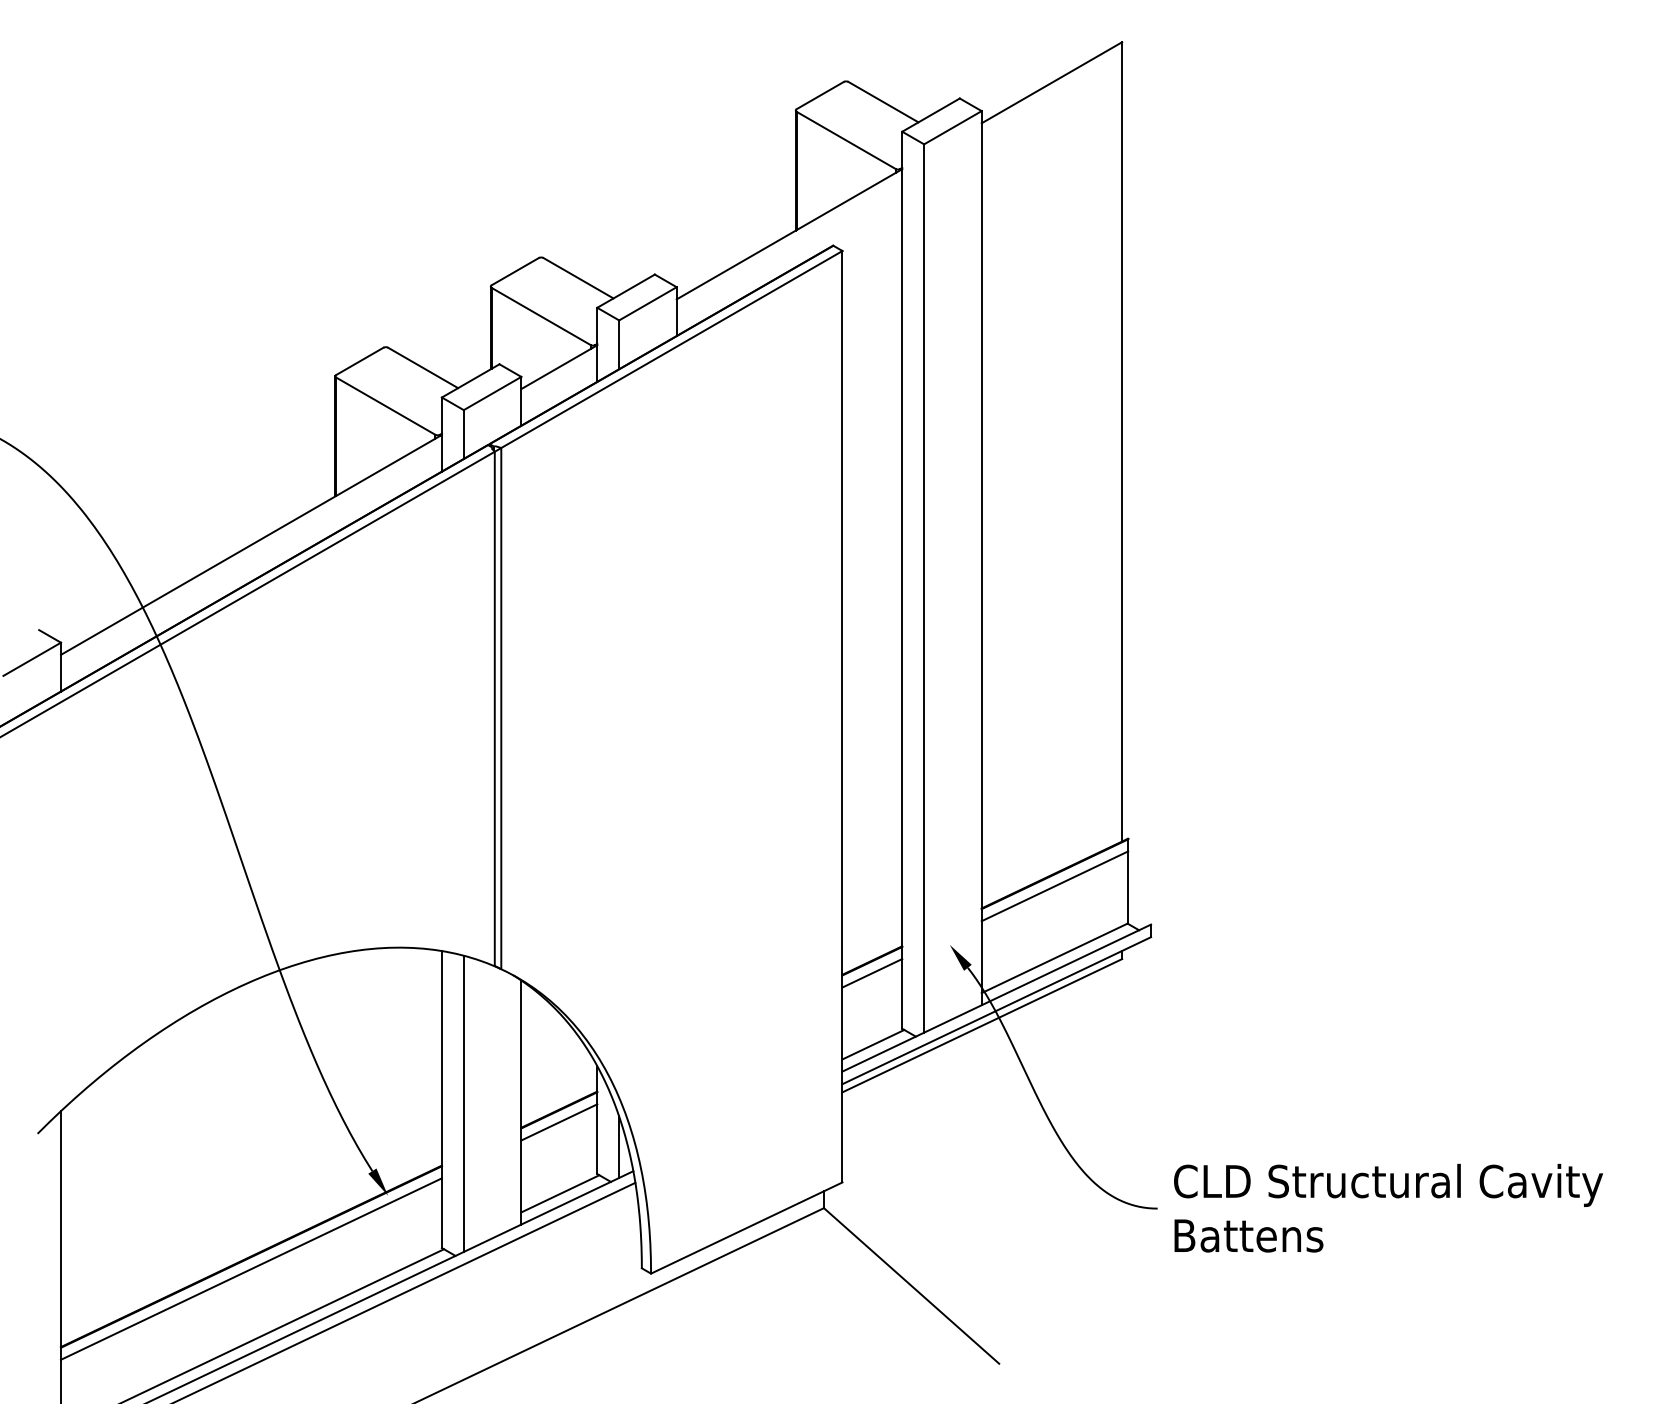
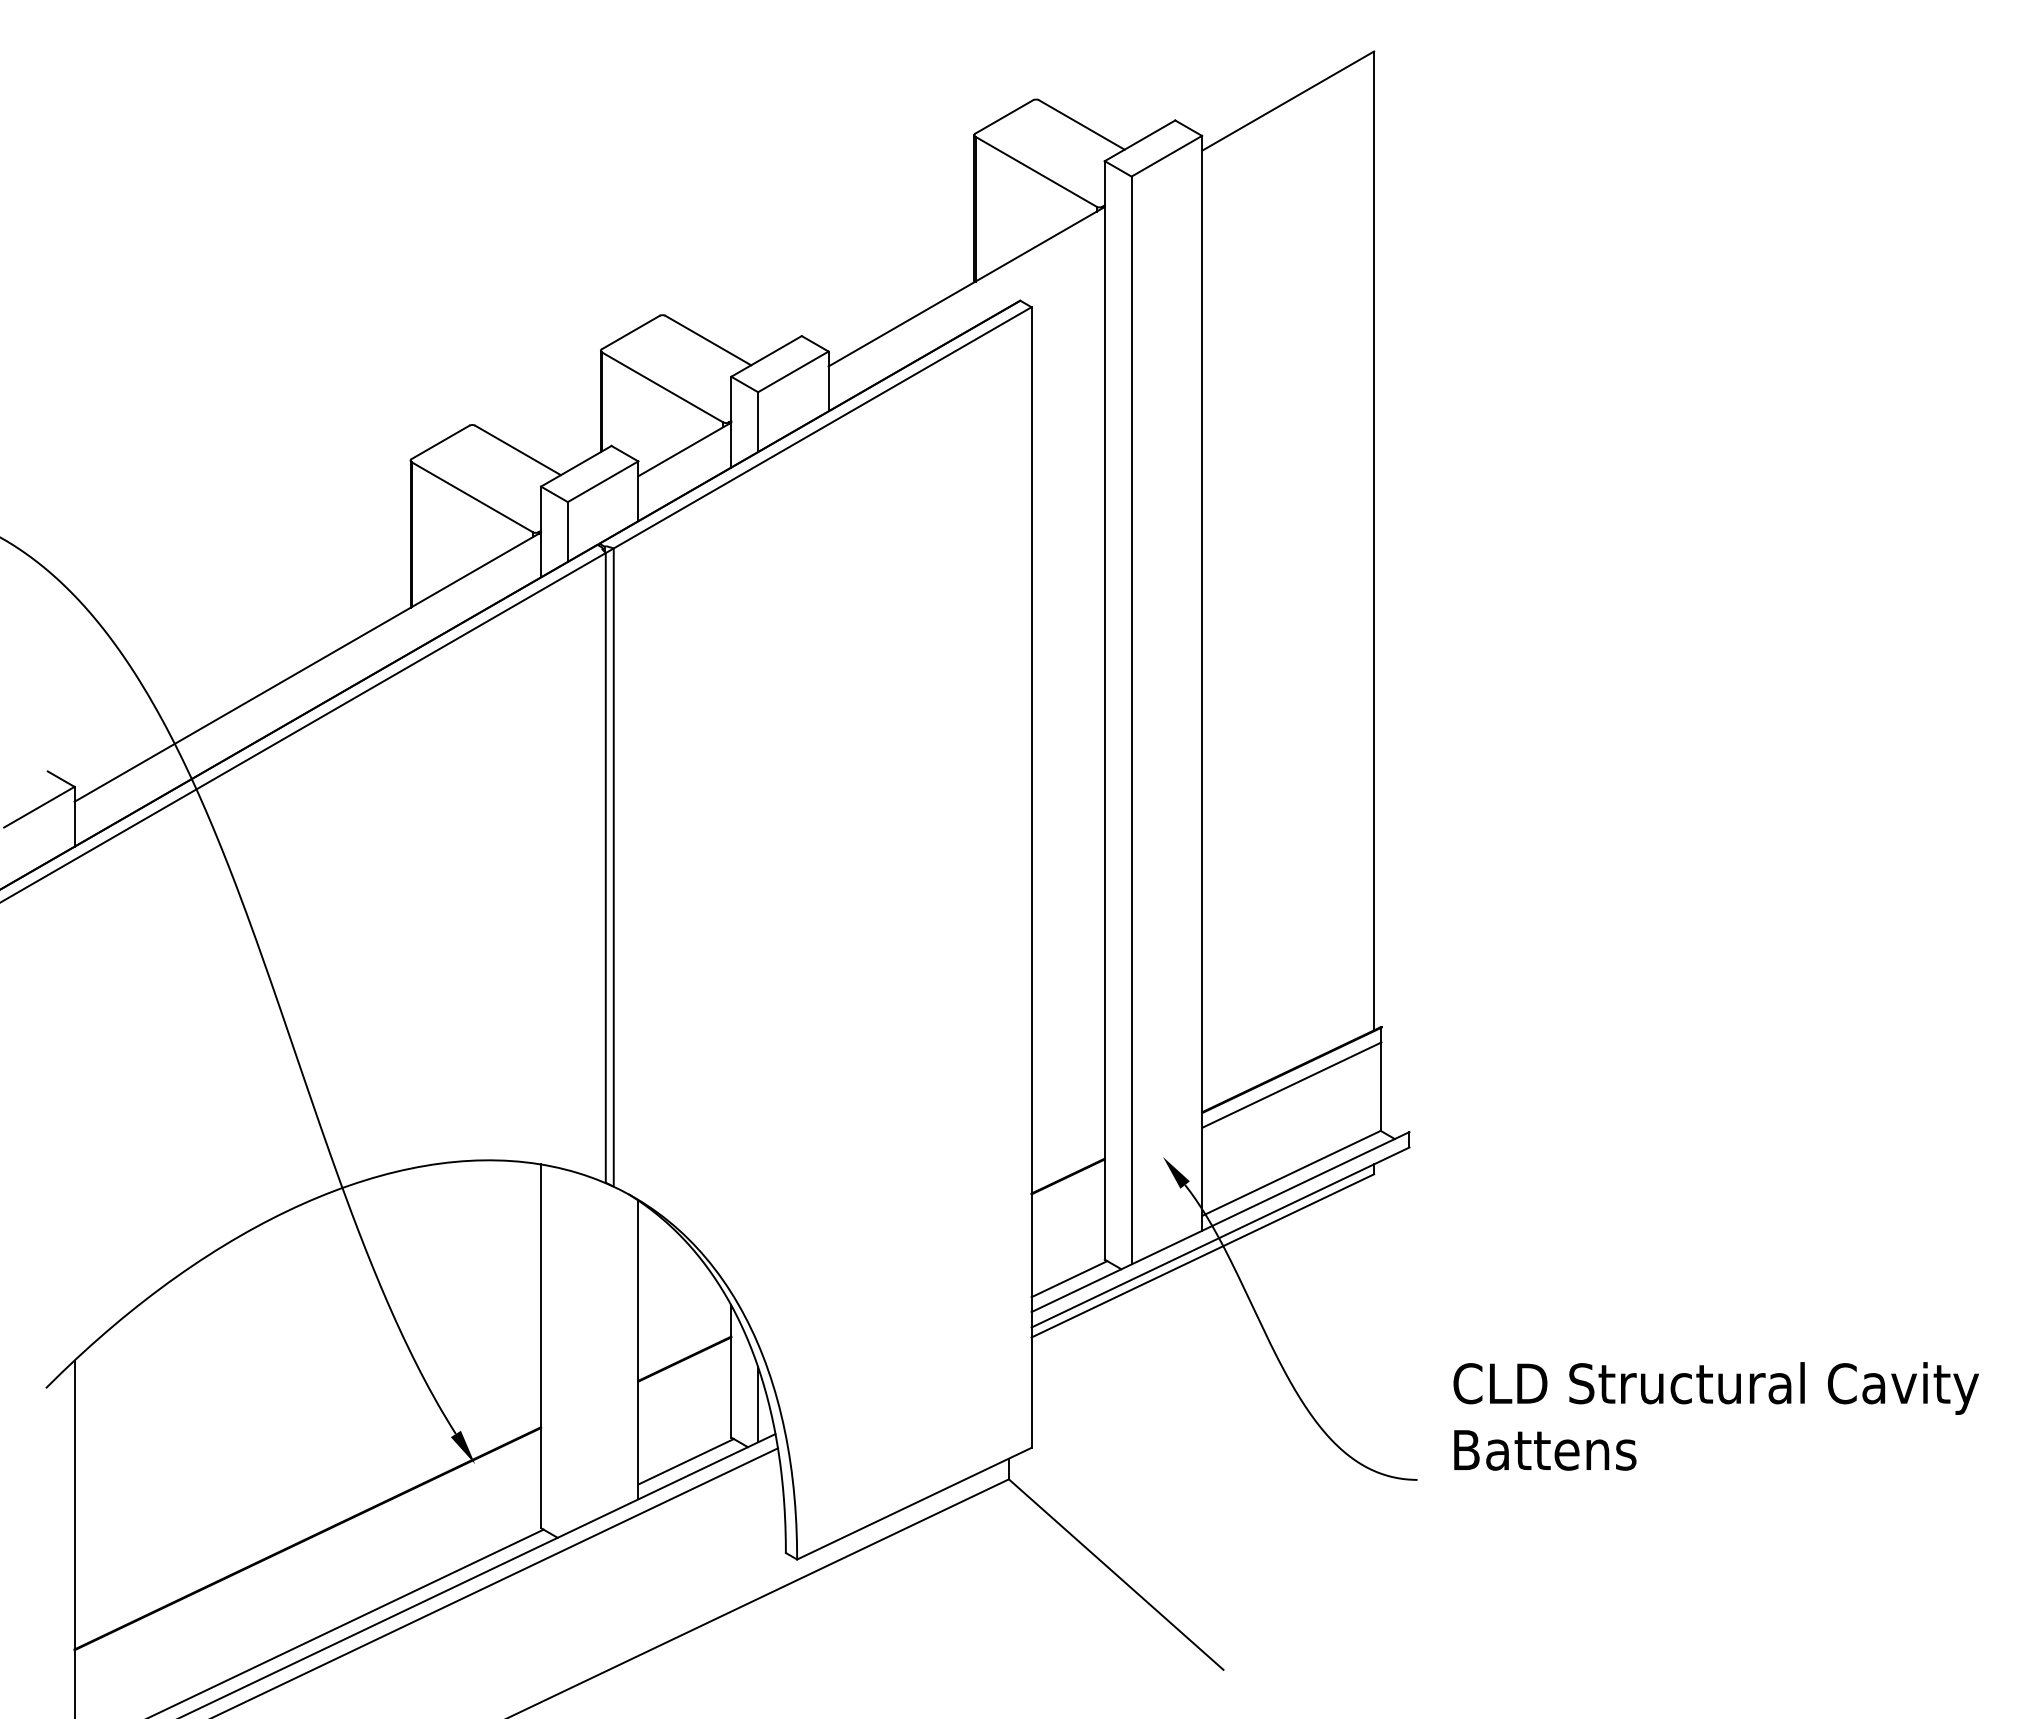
line: (871, 973) -> (1067, 1191), removed
line: (463, 1103) -> (567, 1351), removed
line: (559, 1122) -> (684, 1374), removed
text: (1387, 1208) -> (1715, 1416), moved
line: (251, 1268) -> (307, 1553), removed

